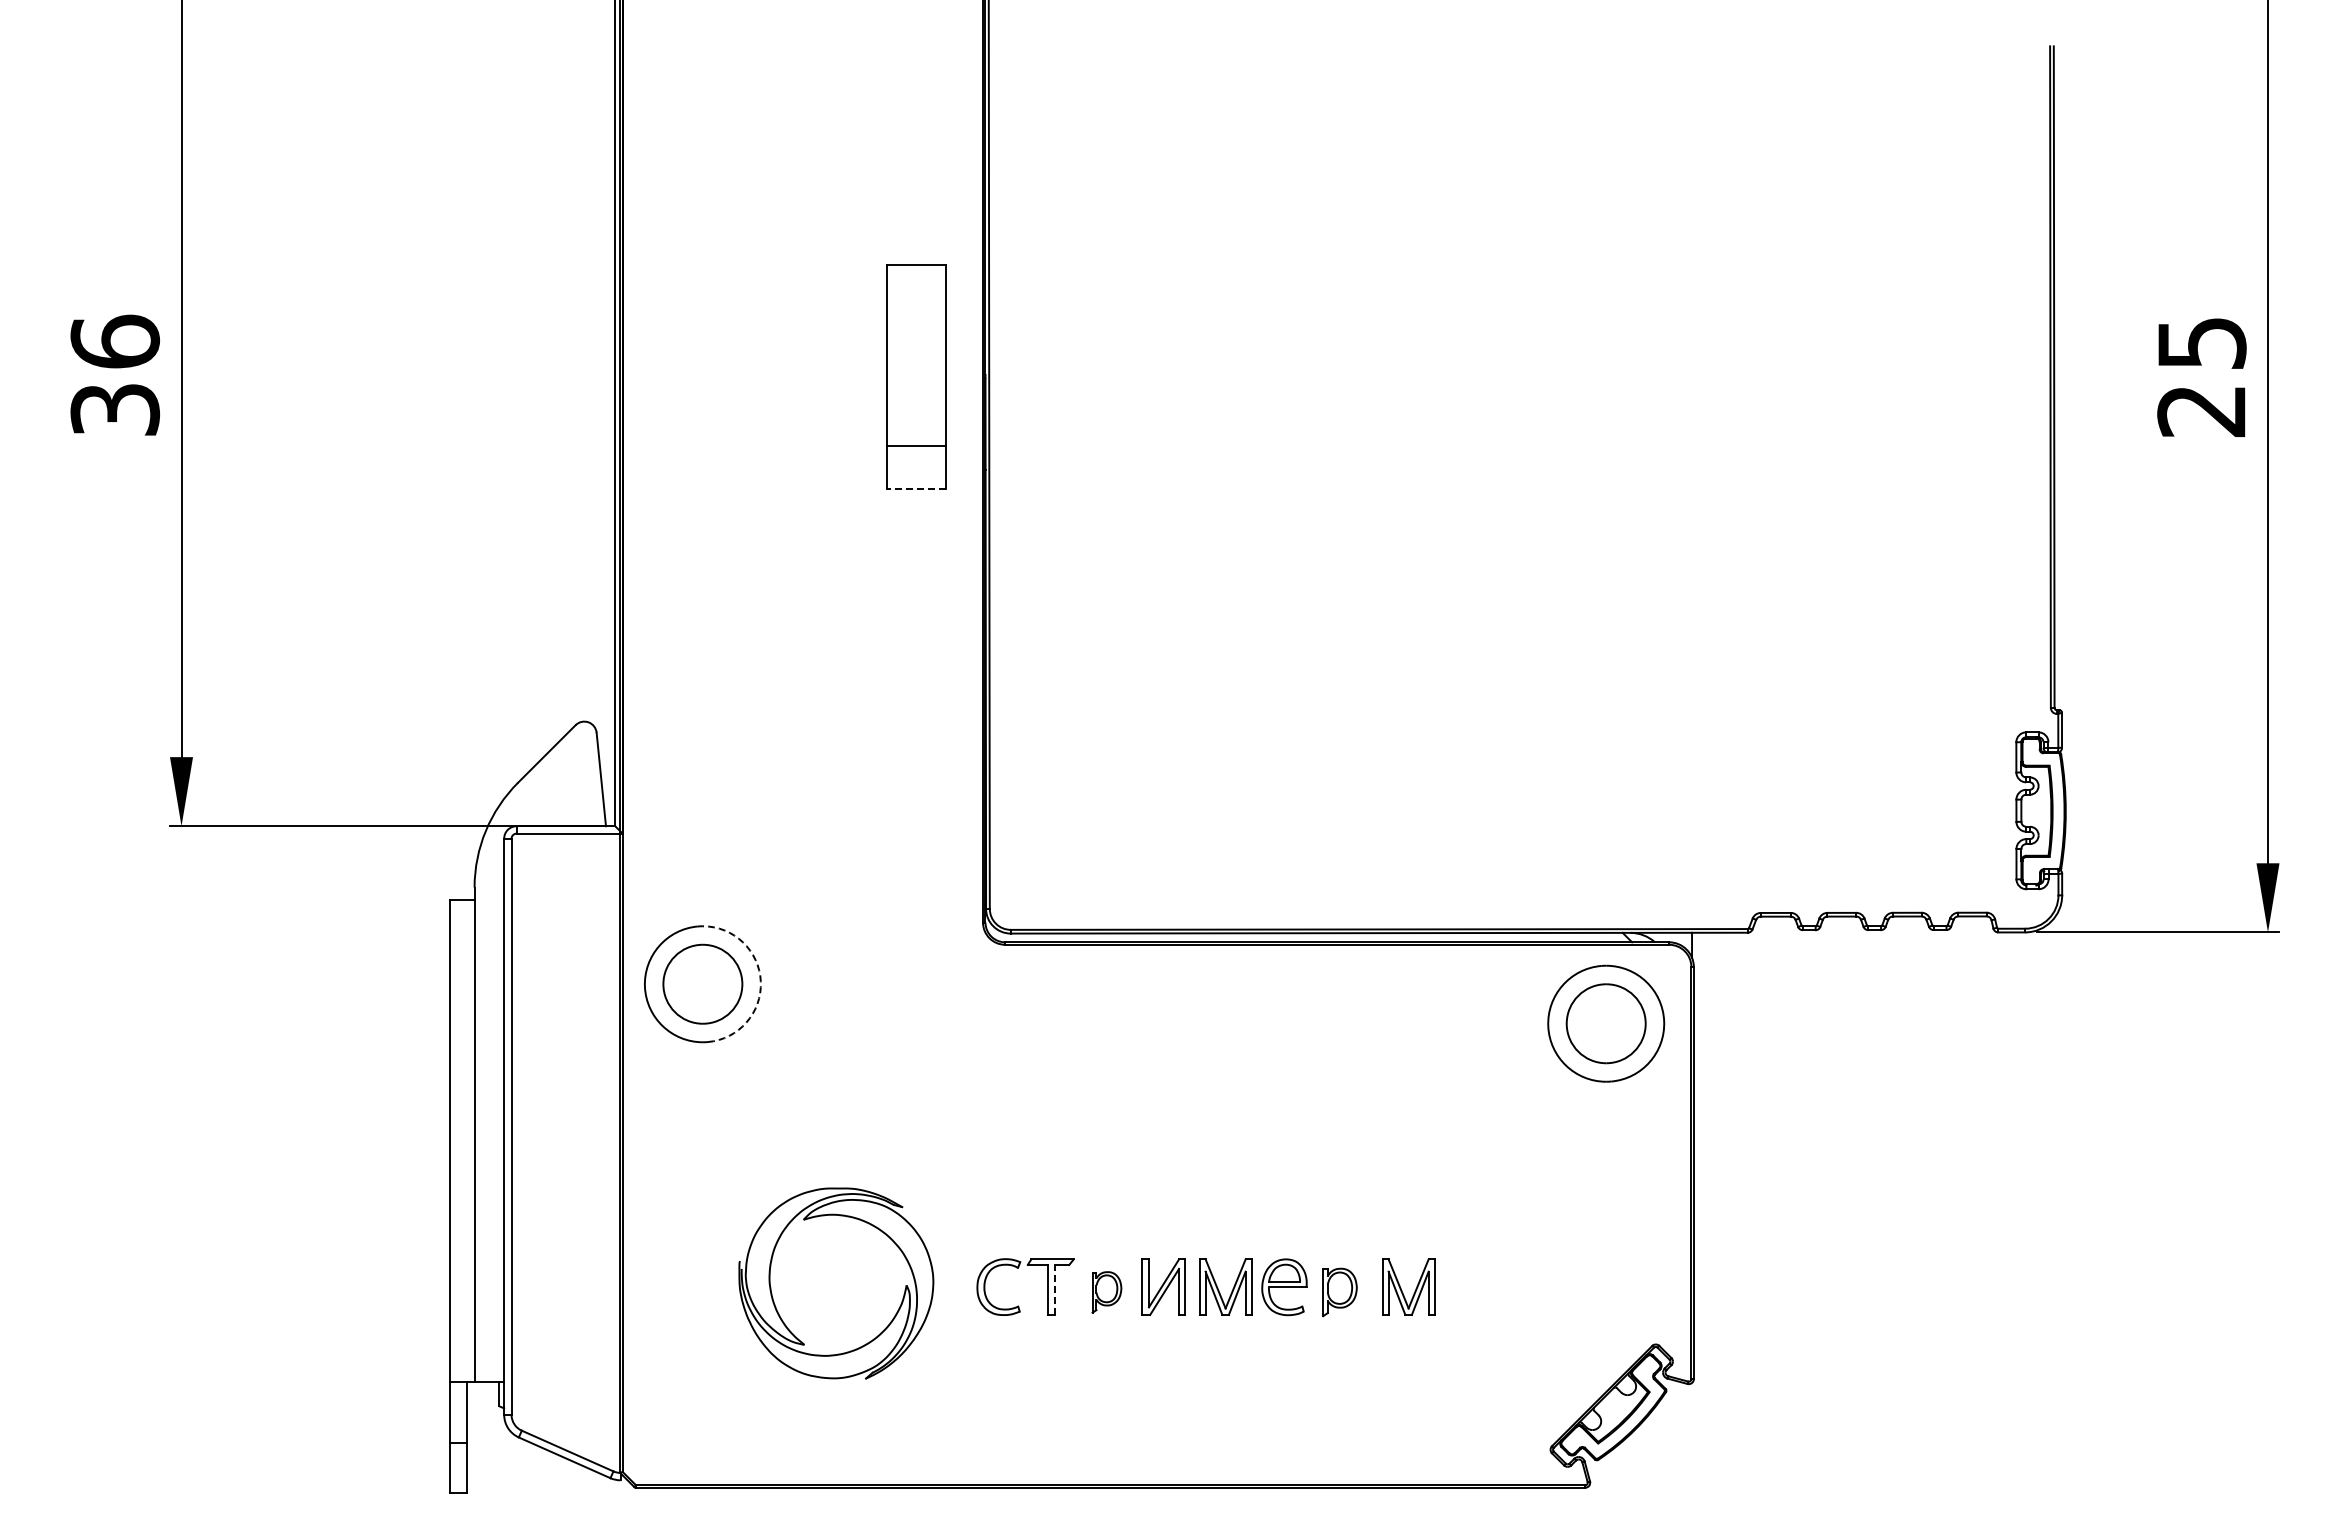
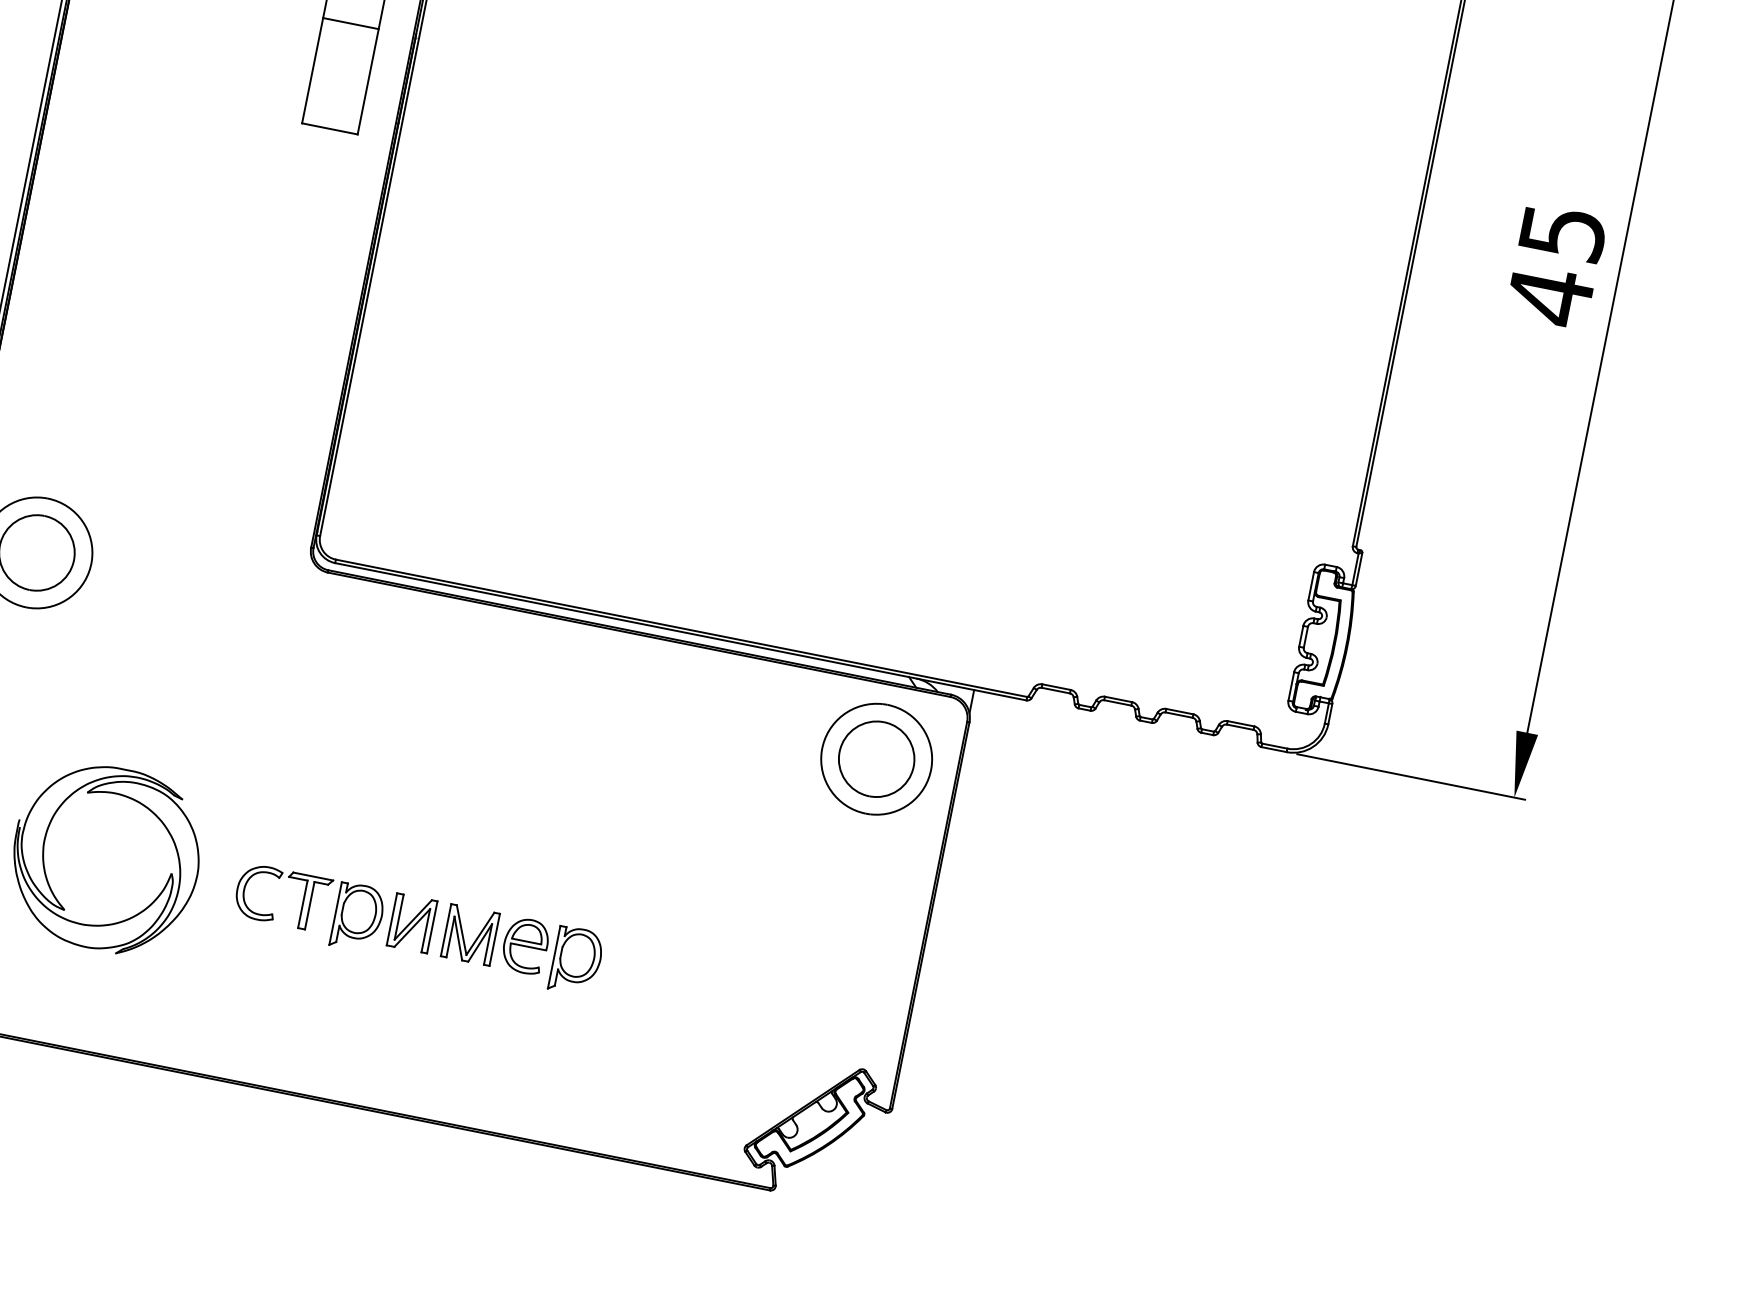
text: (2201, 411) -> (1549, 296), 25 -> 45
line: (916, 446) -> (350, 23), moved
line: (916, 489) -> (329, 129), dashed -> solid
arc: (760, 981) -> (91, 561), dashed -> solid
part: (1401, 1287) -> (635, 968), removed
line: (1054, 1289) -> (309, 905), dashed -> solid
part: (1106, 1292) -> (357, 917), size x1.67
part: (1339, 1292) -> (576, 961), size x1.43

